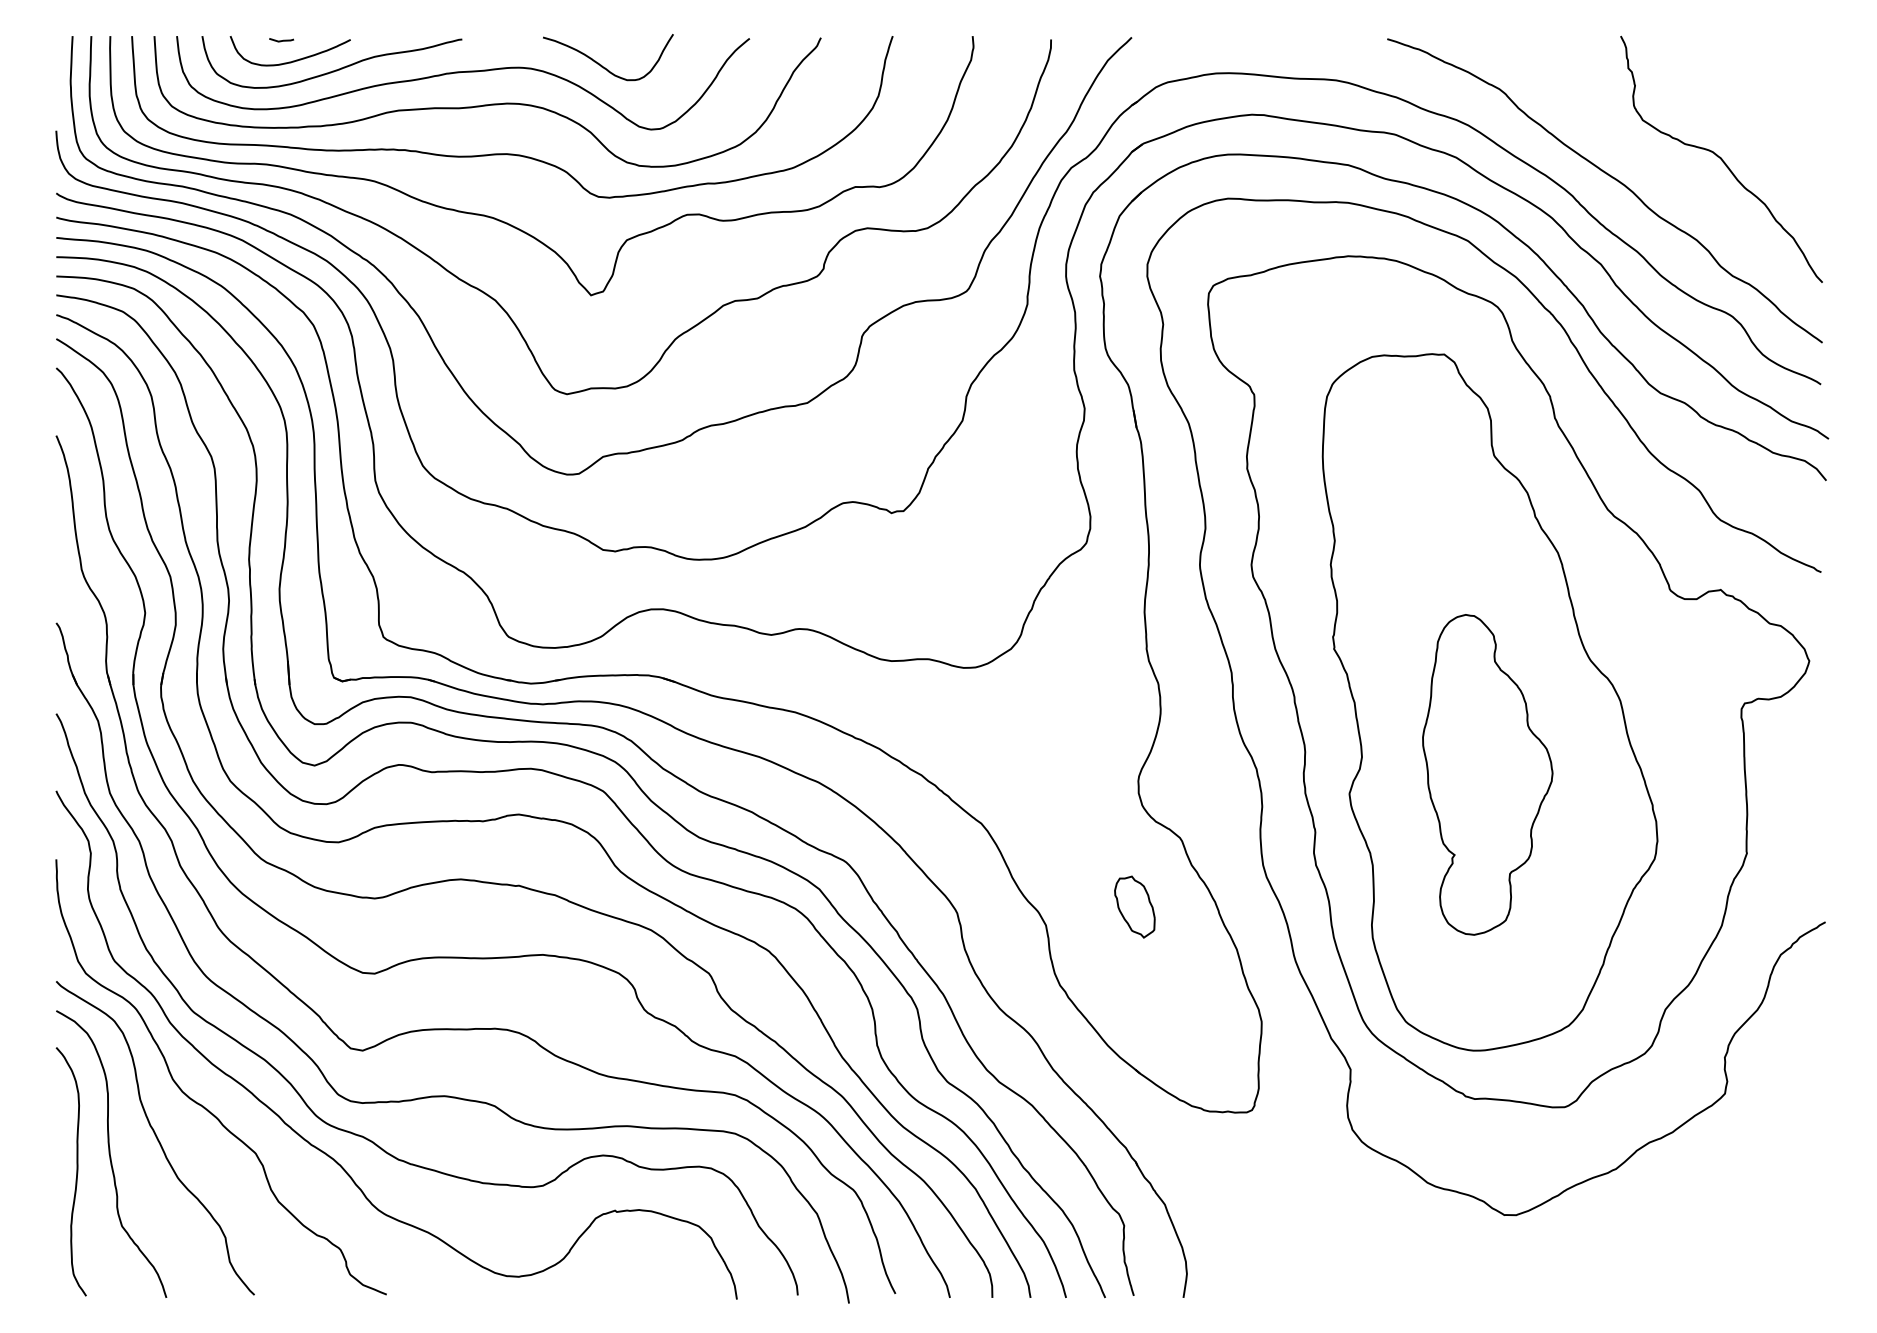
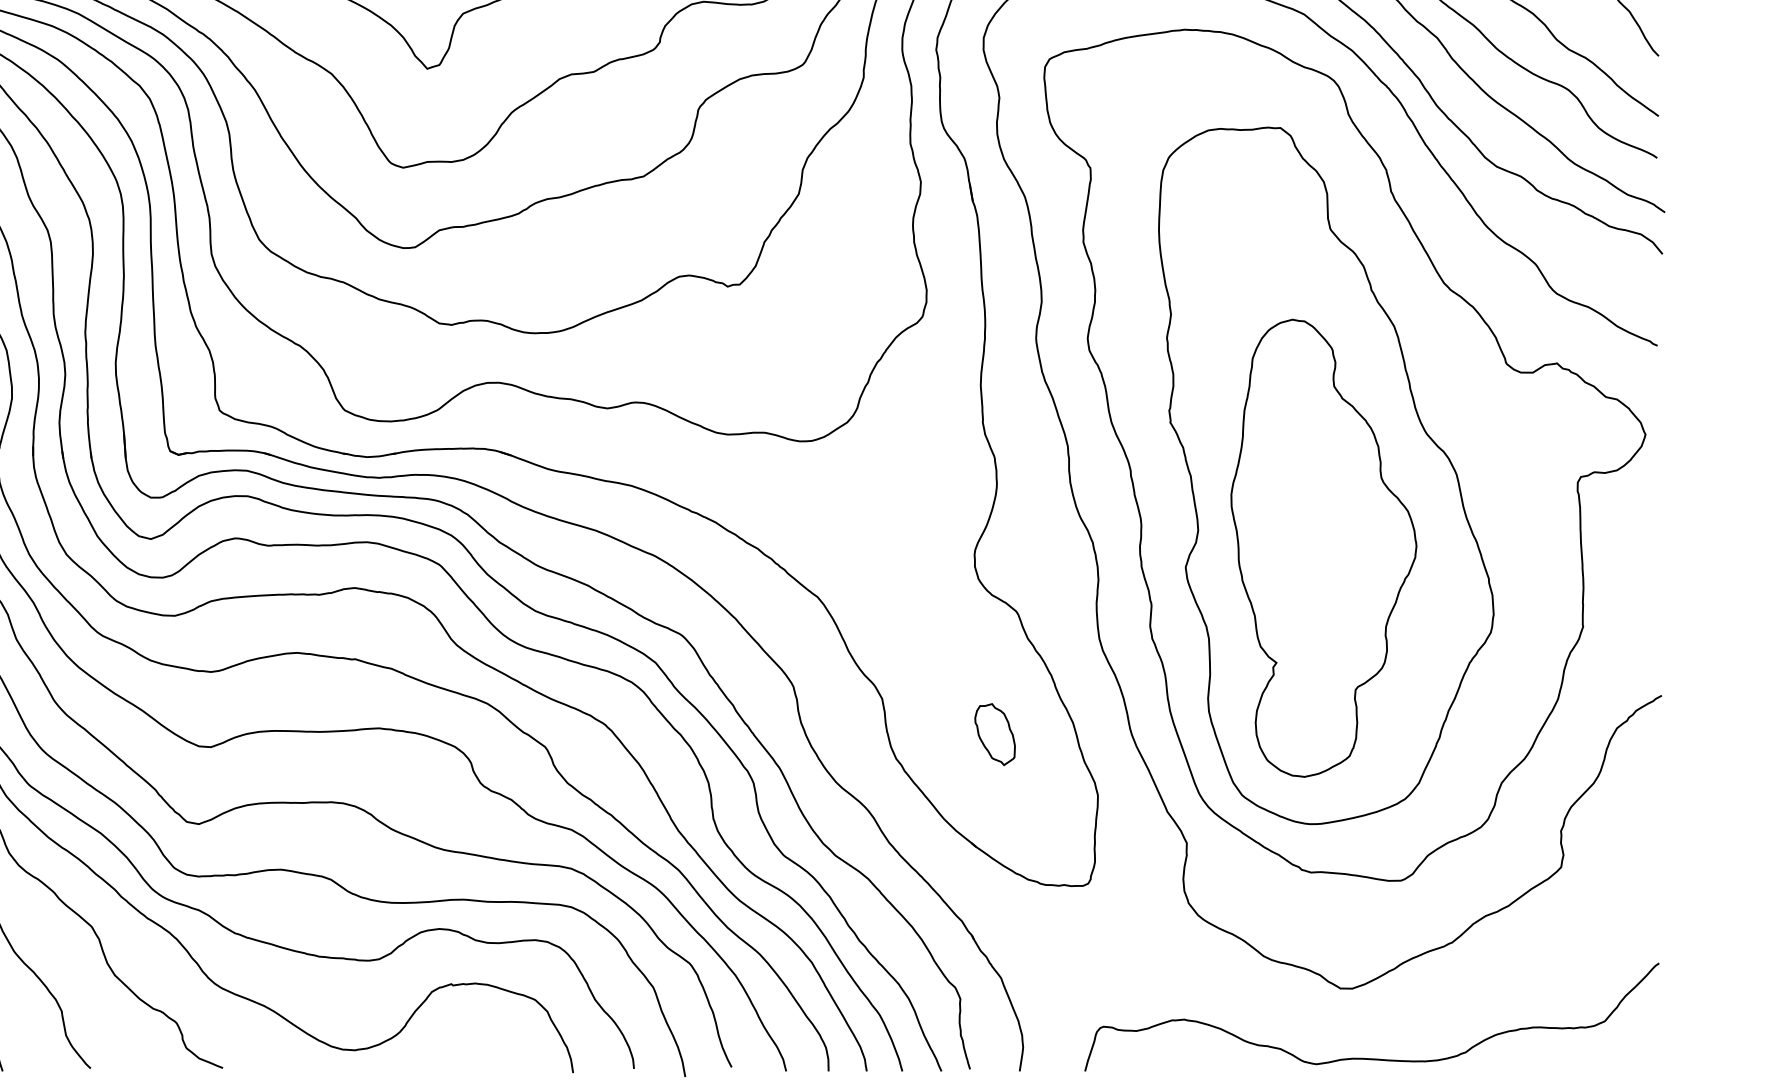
part: (1487, 774) -> (1323, 547), size x1.43
part: (1134, 906) -> (994, 733), moved
curve: (1535, 1284) -> (1371, 1057), added

